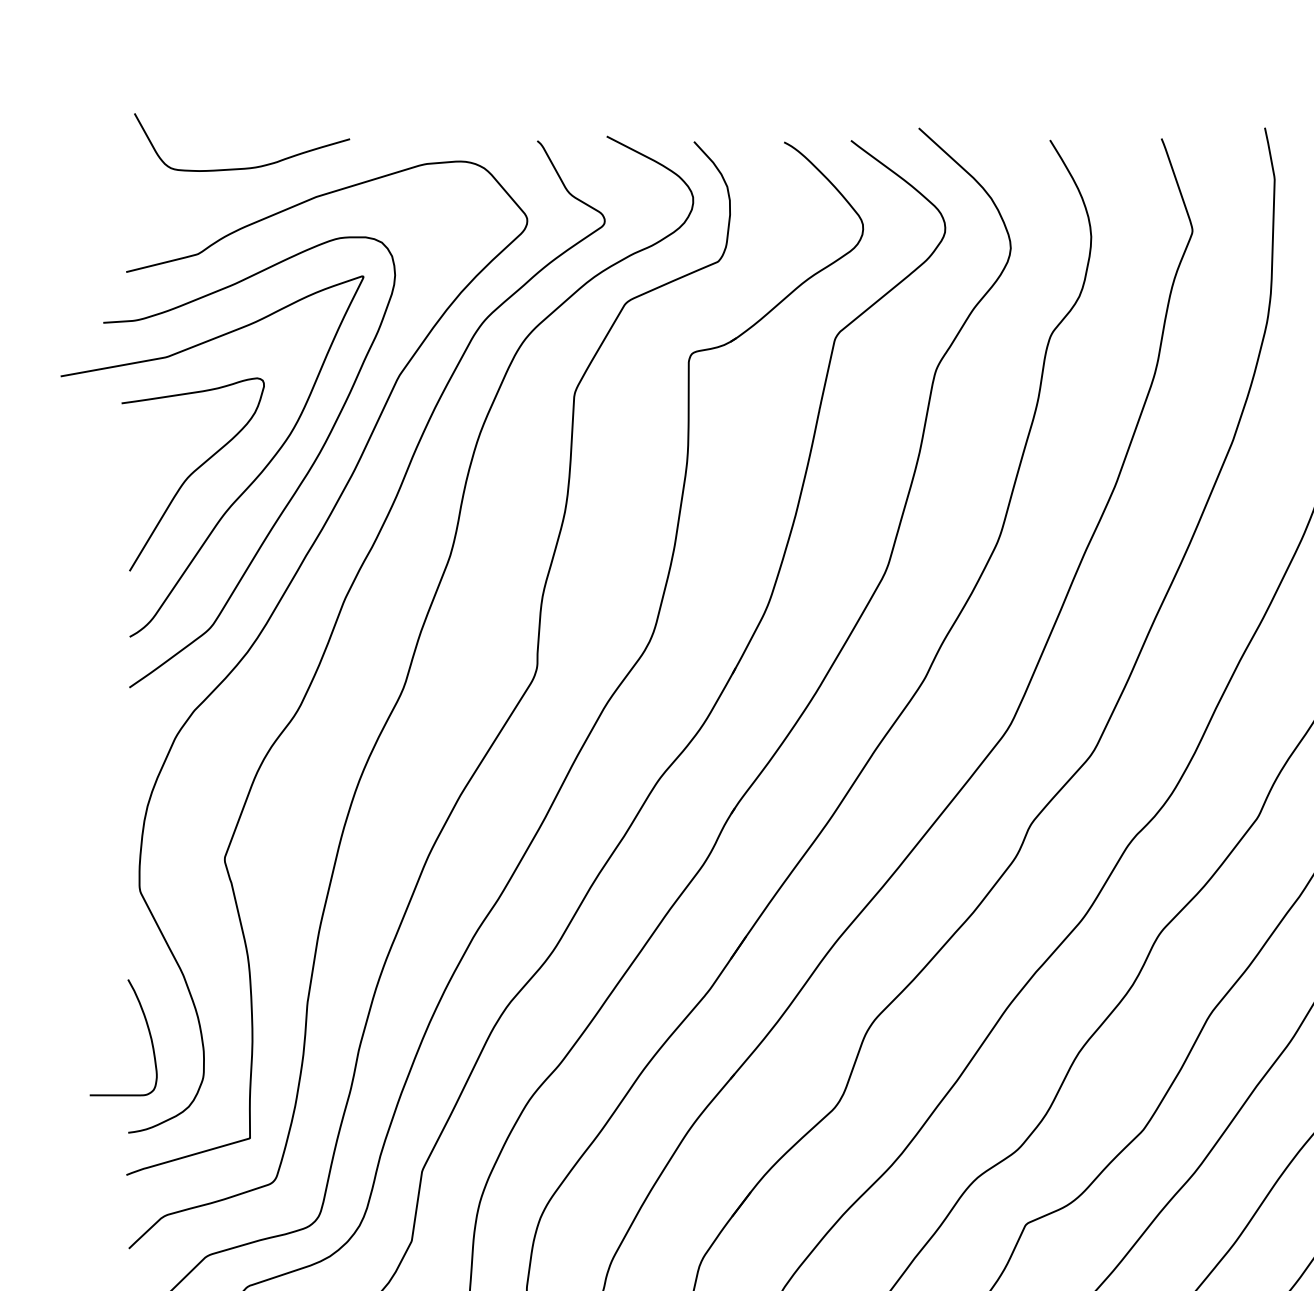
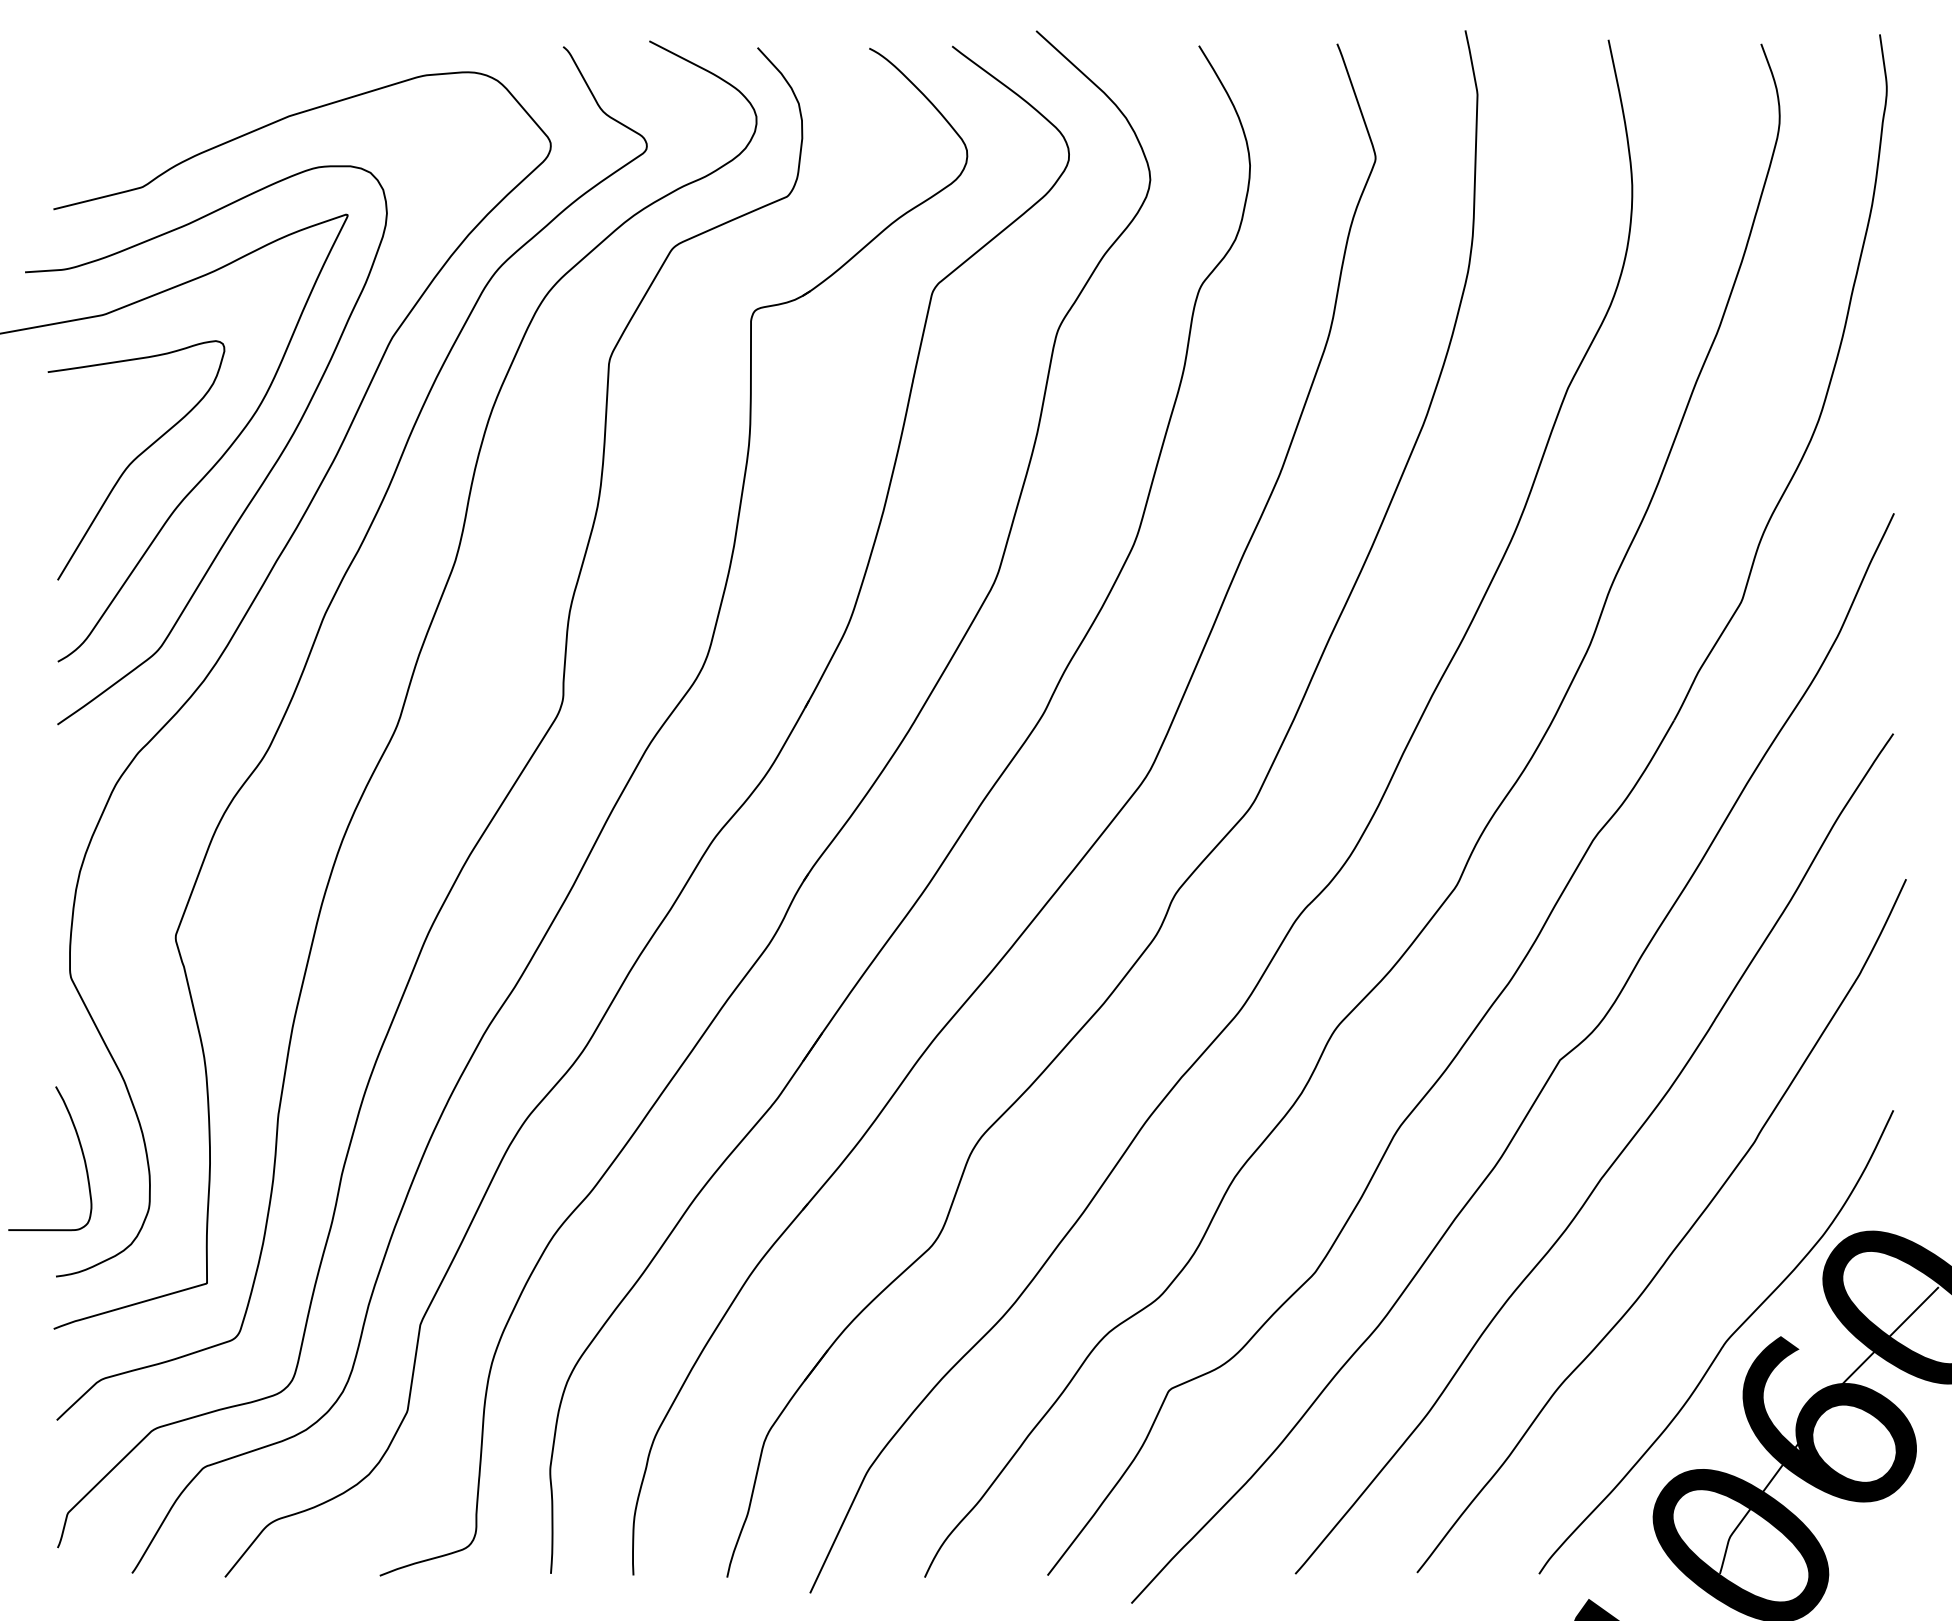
curve: (242, 168) -> (197, 80), removed

